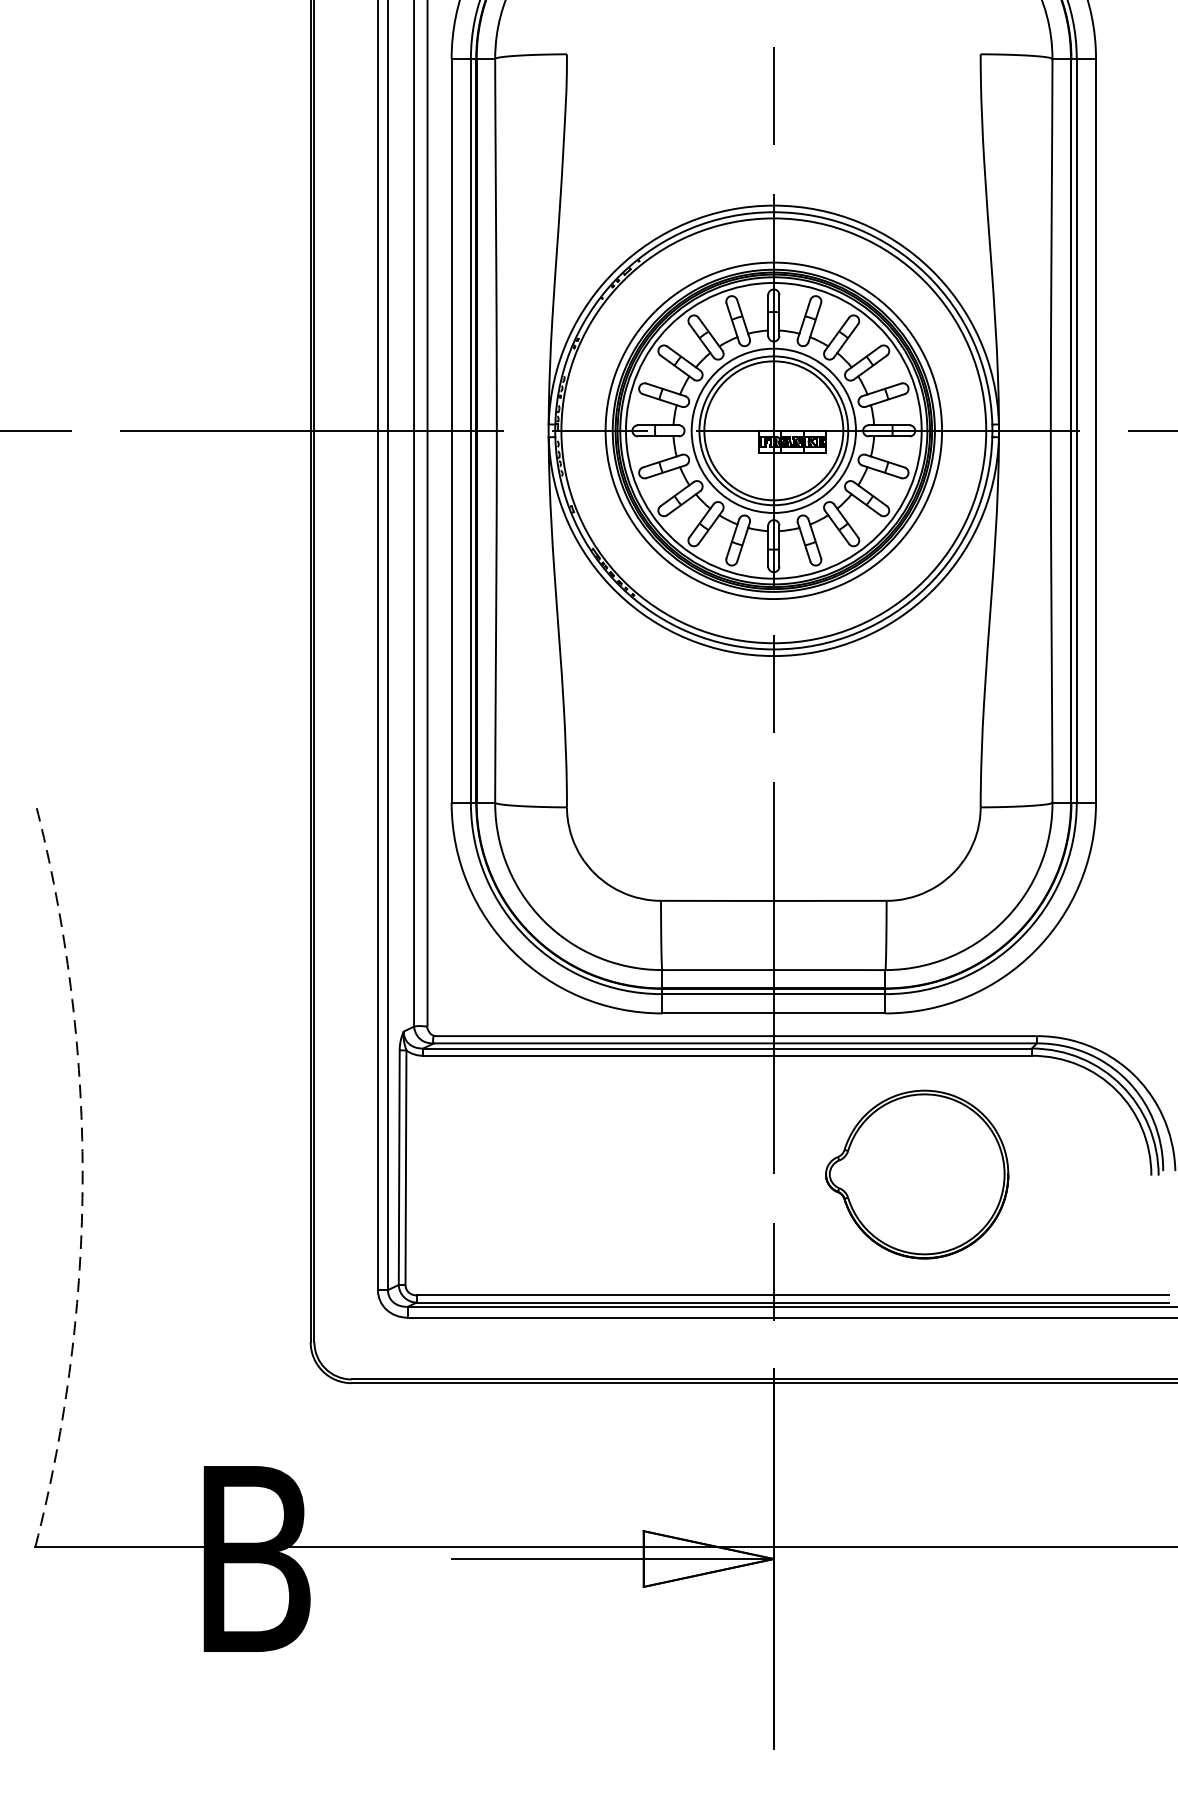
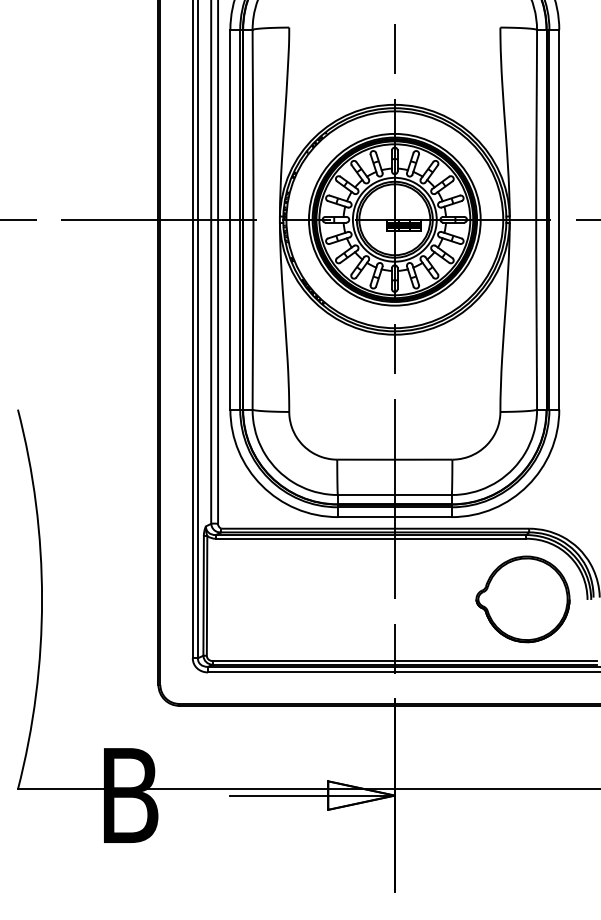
arc: (83, 1174) -> (42, 599), dashed -> solid
part: (916, 1174) -> (522, 599), moved

